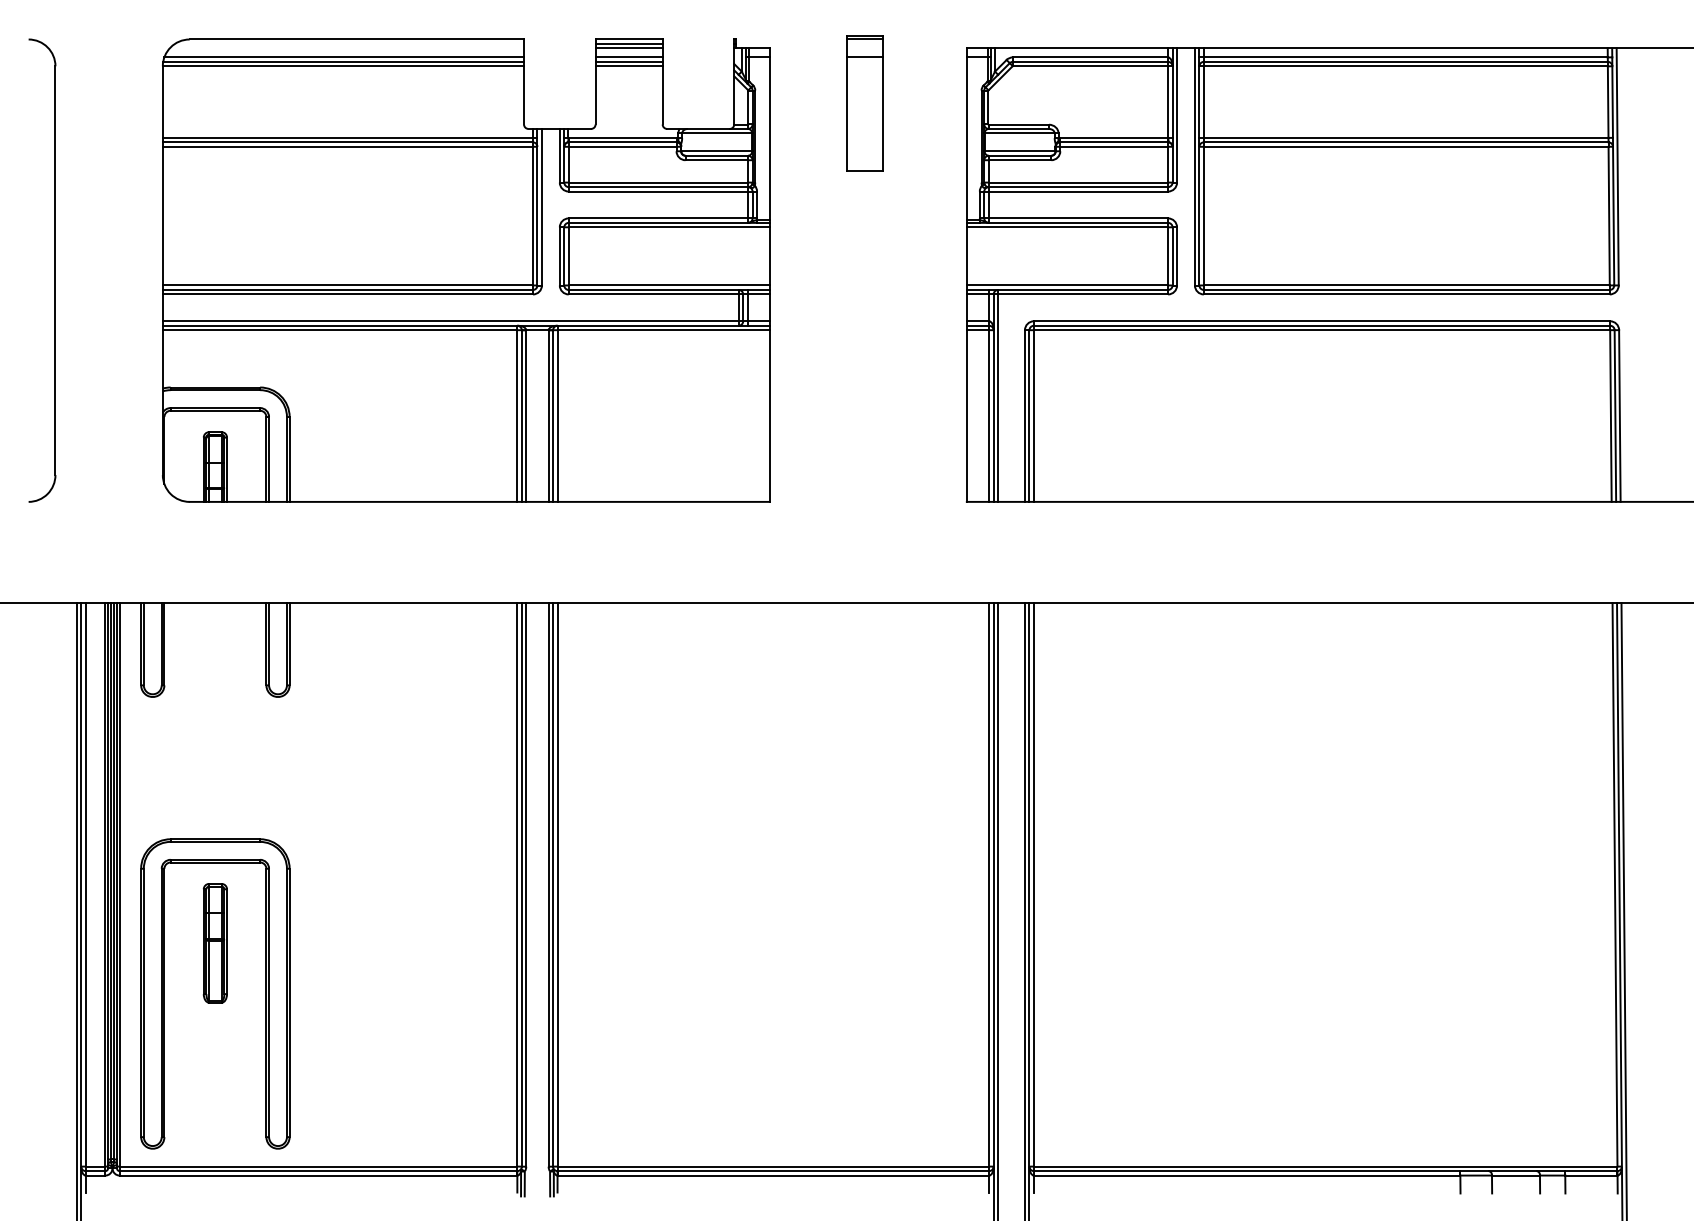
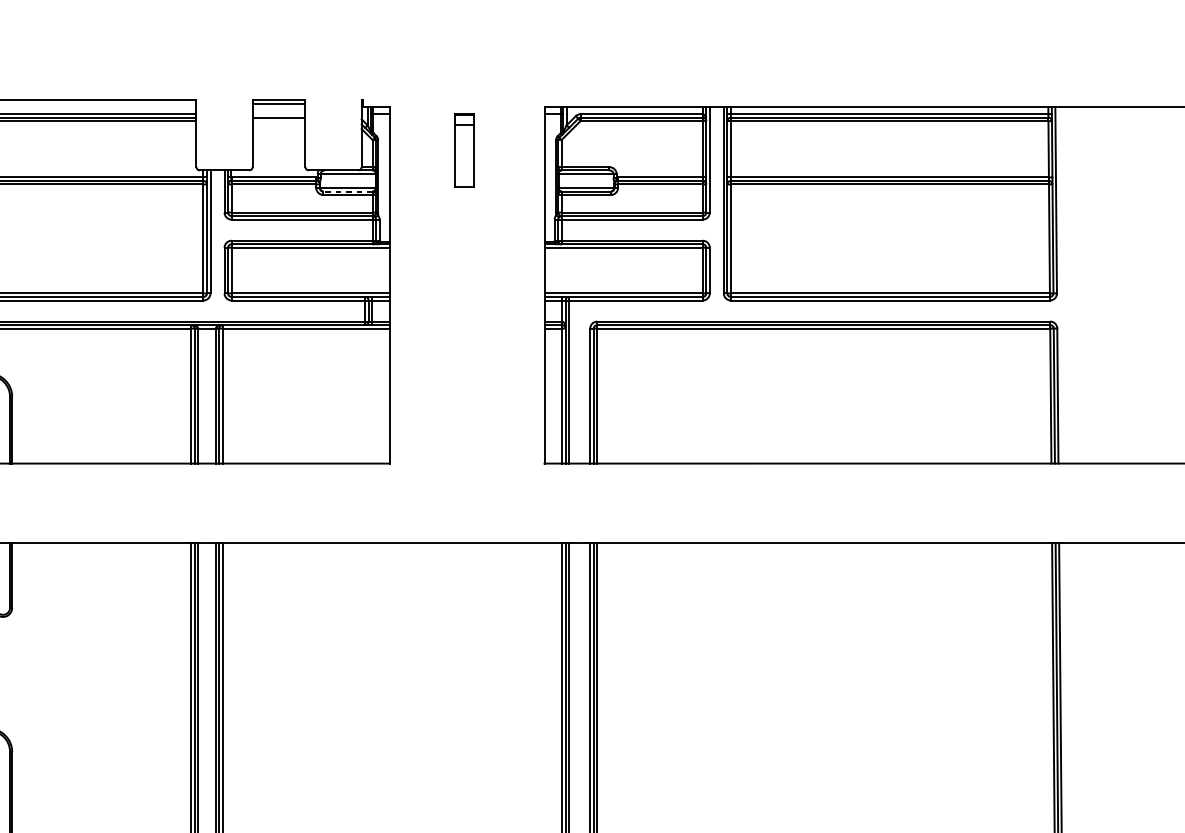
line: (628, 48) -> (278, 107), removed
line: (628, 57) -> (278, 114), removed
line: (628, 66) -> (278, 121), removed
part: (864, 103) -> (464, 150), size x0.7
line: (716, 155) -> (347, 191), solid -> dashed

